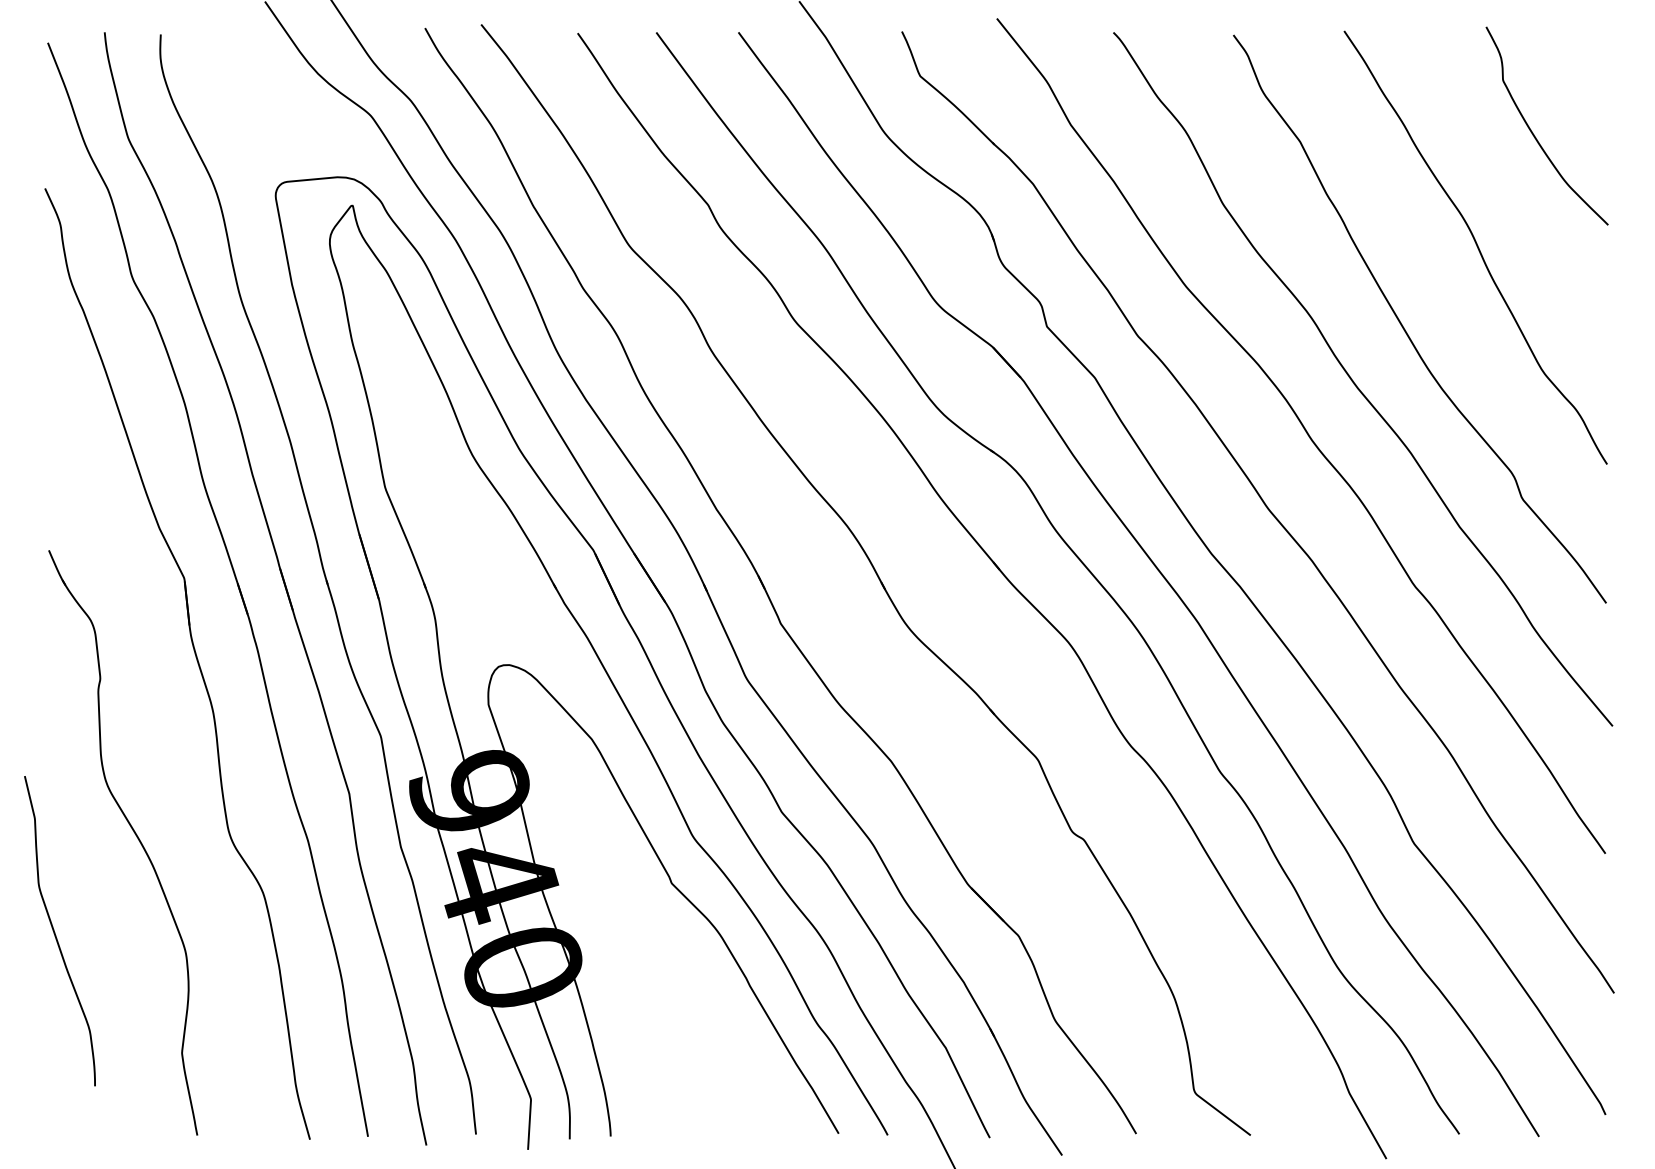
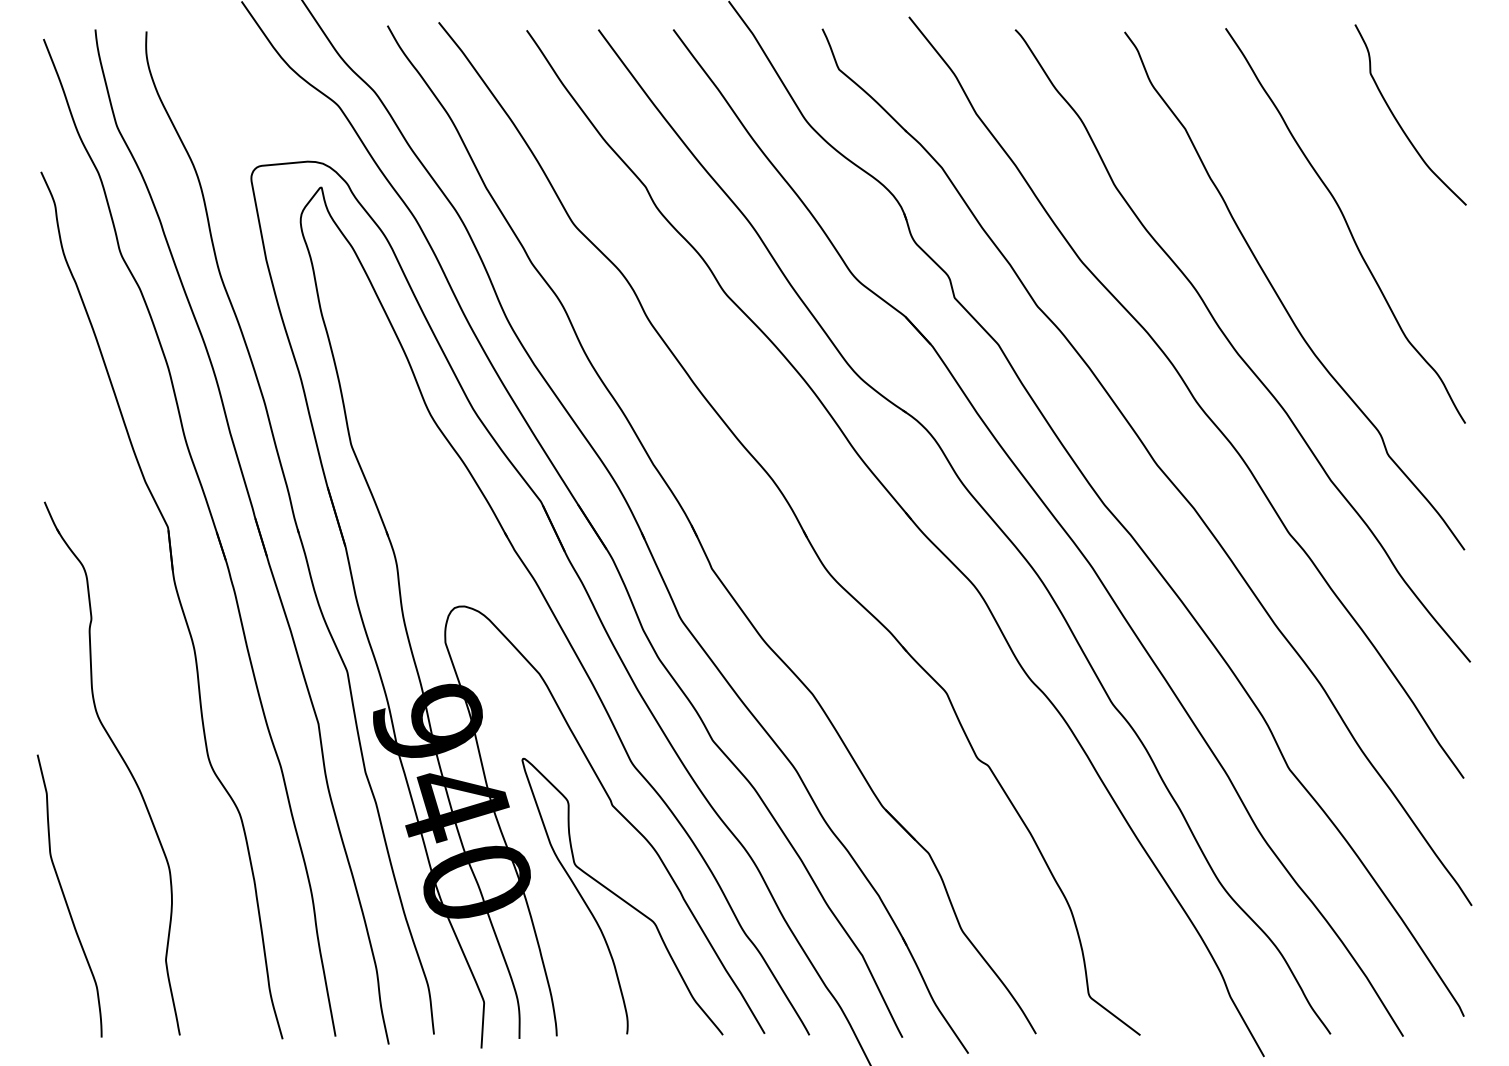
curve: (55, 931) -> (65, 896), moved
curve: (681, 984) -> (621, 897), added

